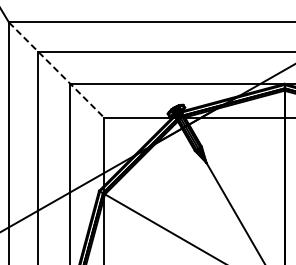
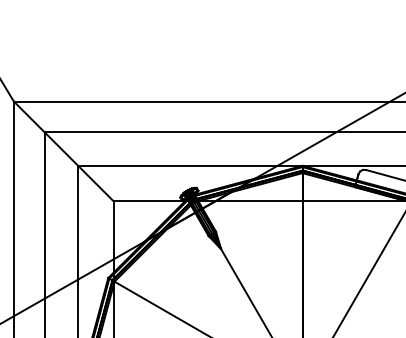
line: (57, 70) -> (64, 151), dashed -> solid

